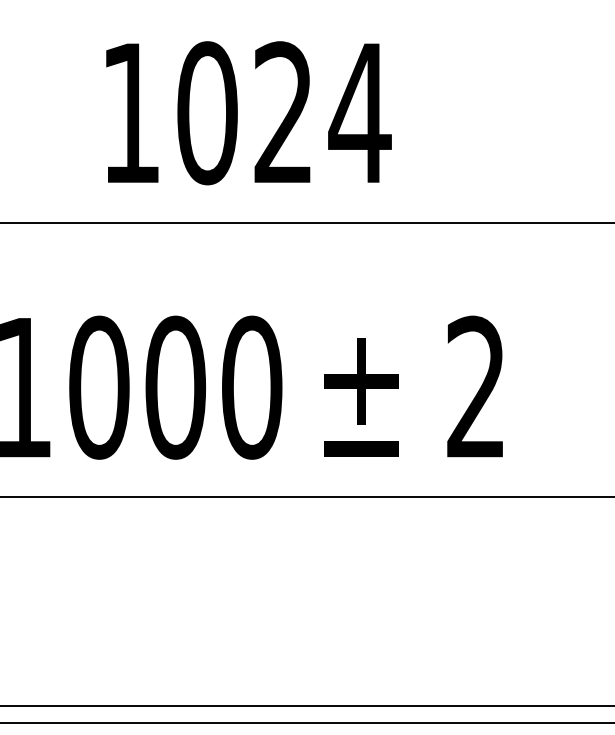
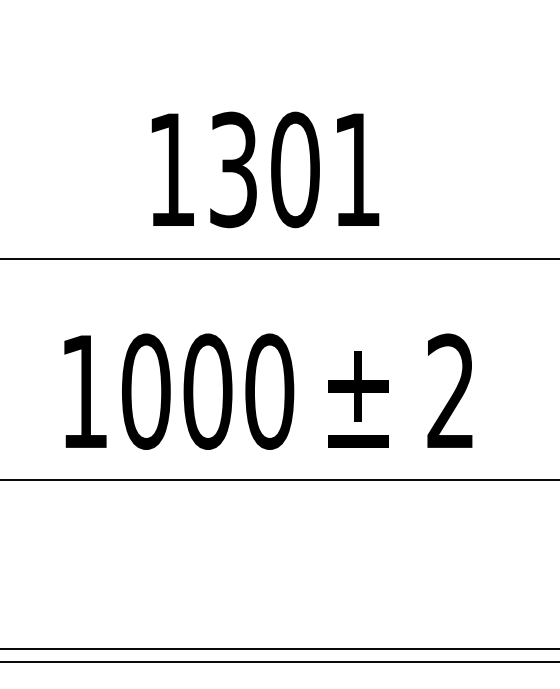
text: (284, 112) -> (295, 169), 1024 -> 1301

